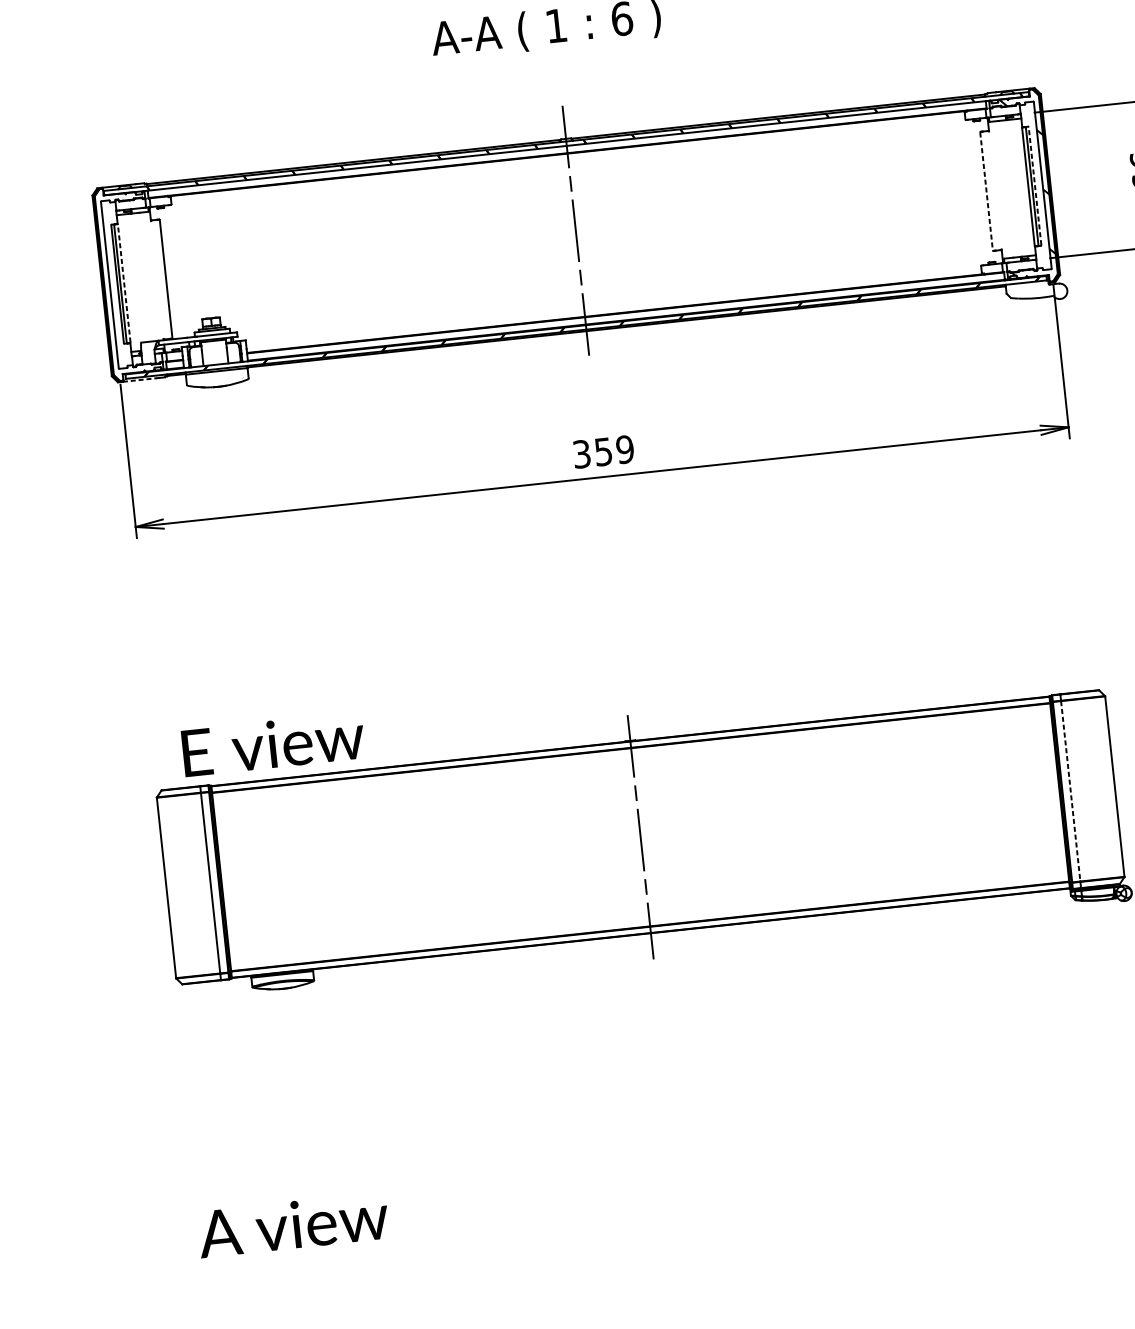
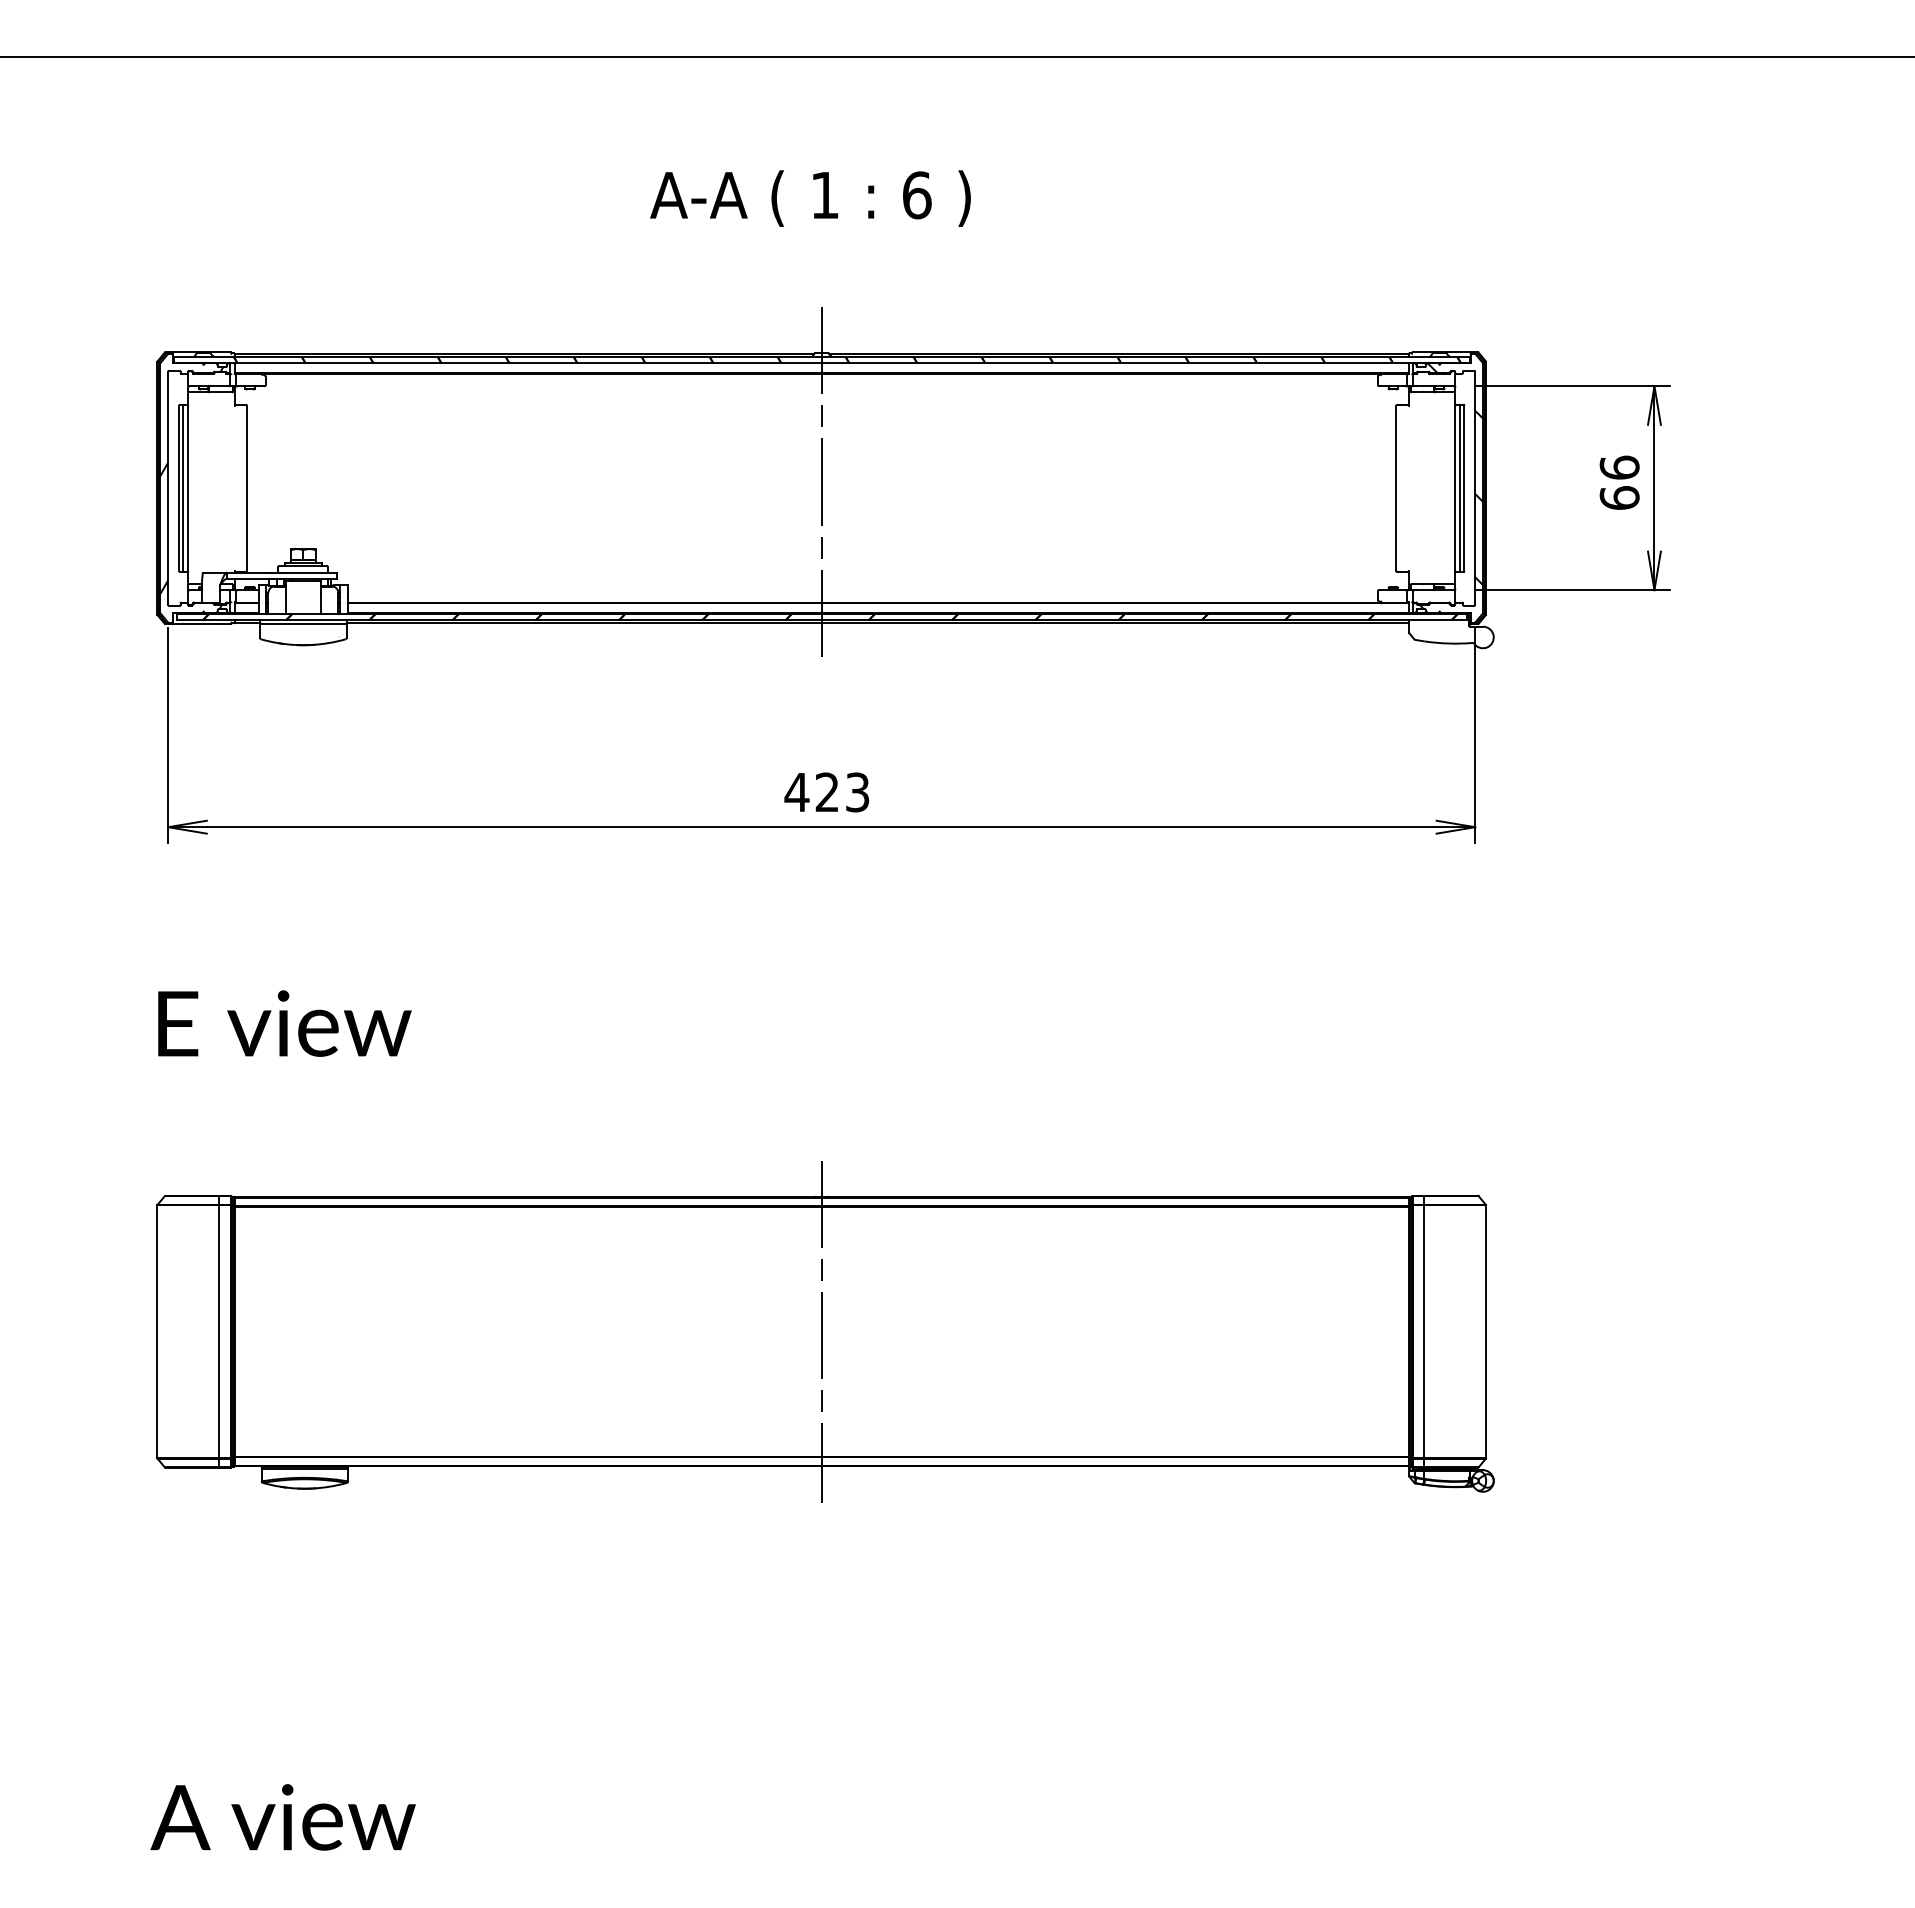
line: (1035, 186) -> (1464, 488), dashed -> solid
line: (986, 191) -> (1396, 488), dashed -> solid
line: (124, 283) -> (188, 488), dashed -> solid
hatch: (126, 283) -> (191, 488), added
line: (139, 380) -> (195, 624), dashed -> solid
text: (602, 452) -> (826, 792), 359 -> 423
text: (273, 744) -> (284, 1023), moved
line: (1070, 791) -> (1424, 1332), dashed -> solid

